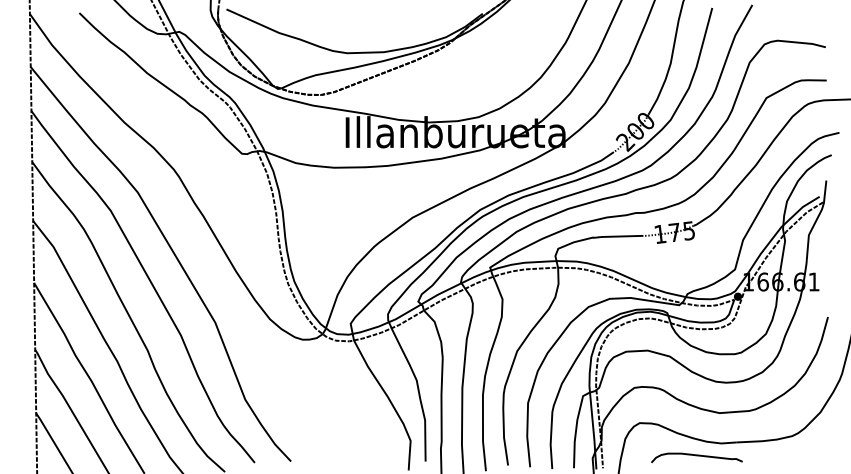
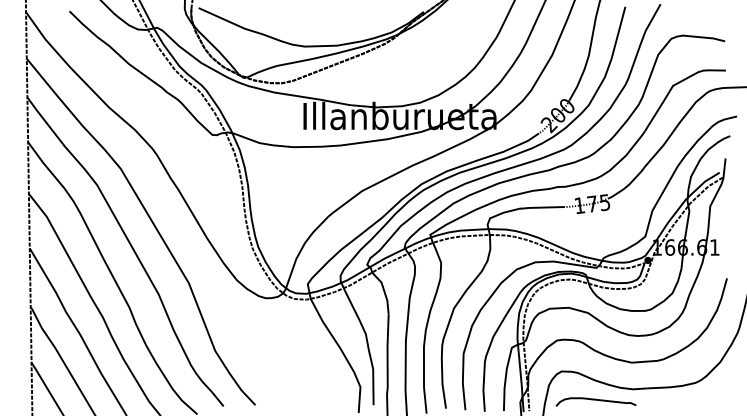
curve: (696, 456) -> (595, 400), moved

